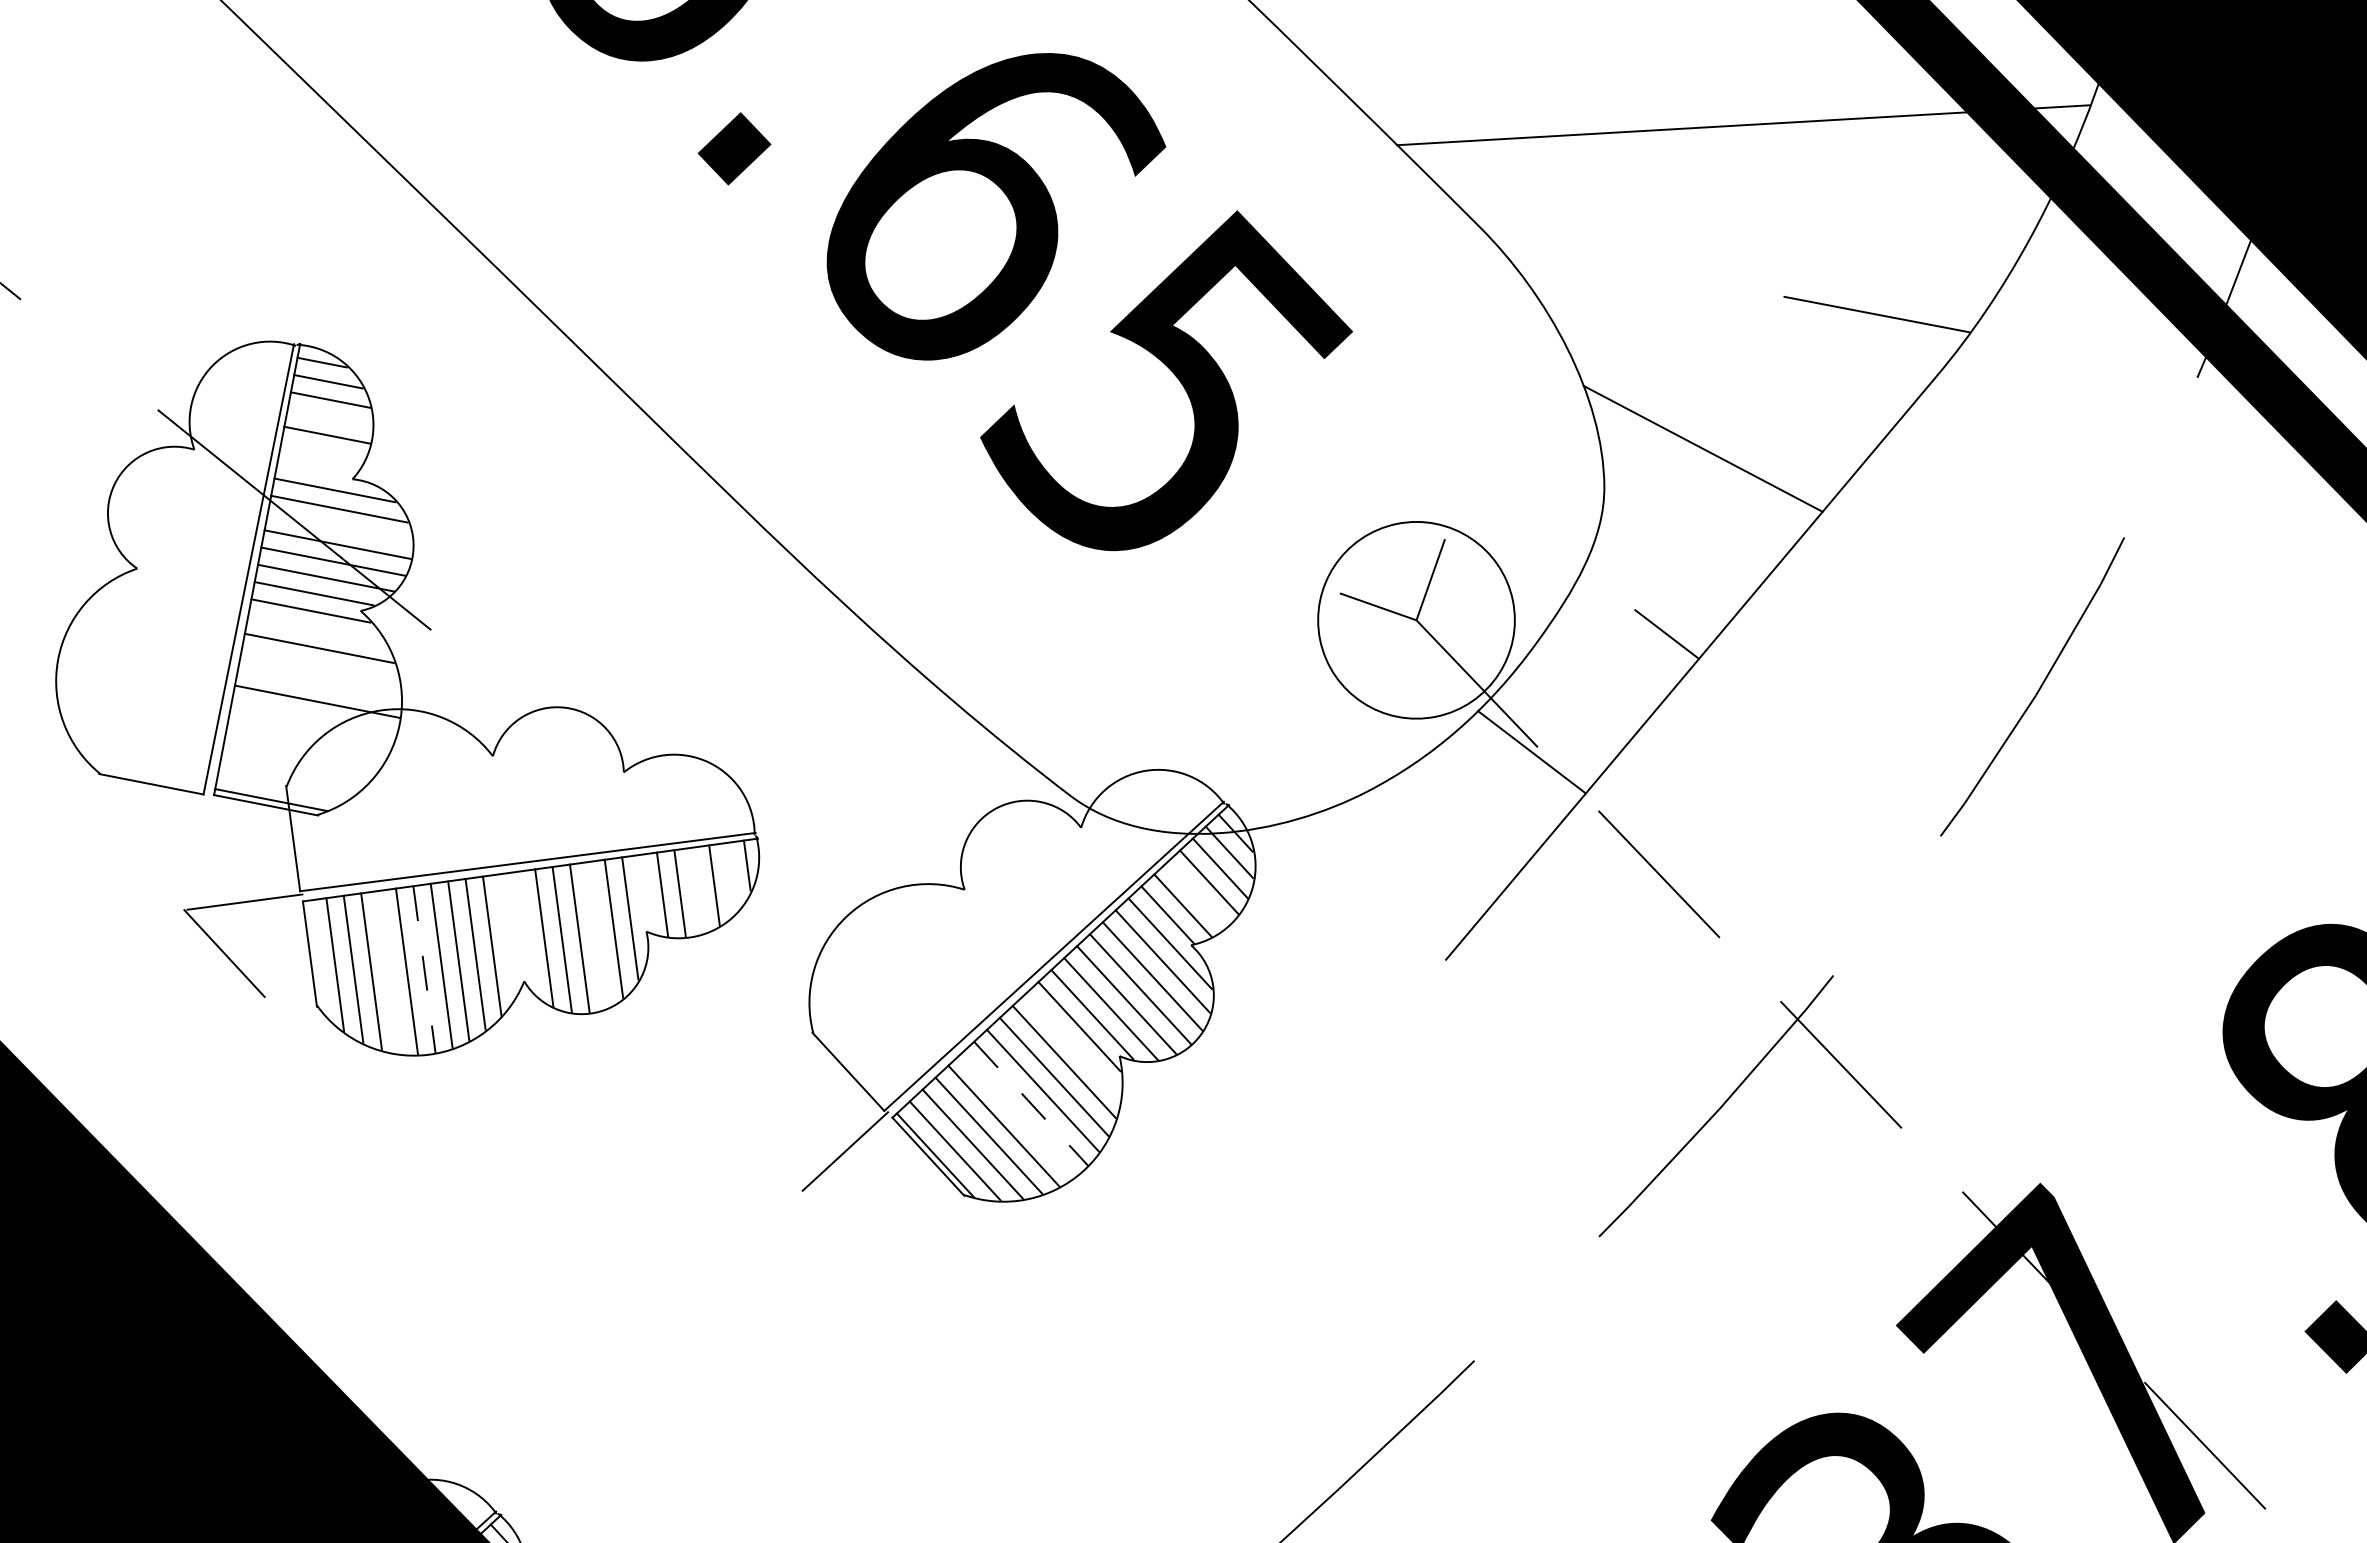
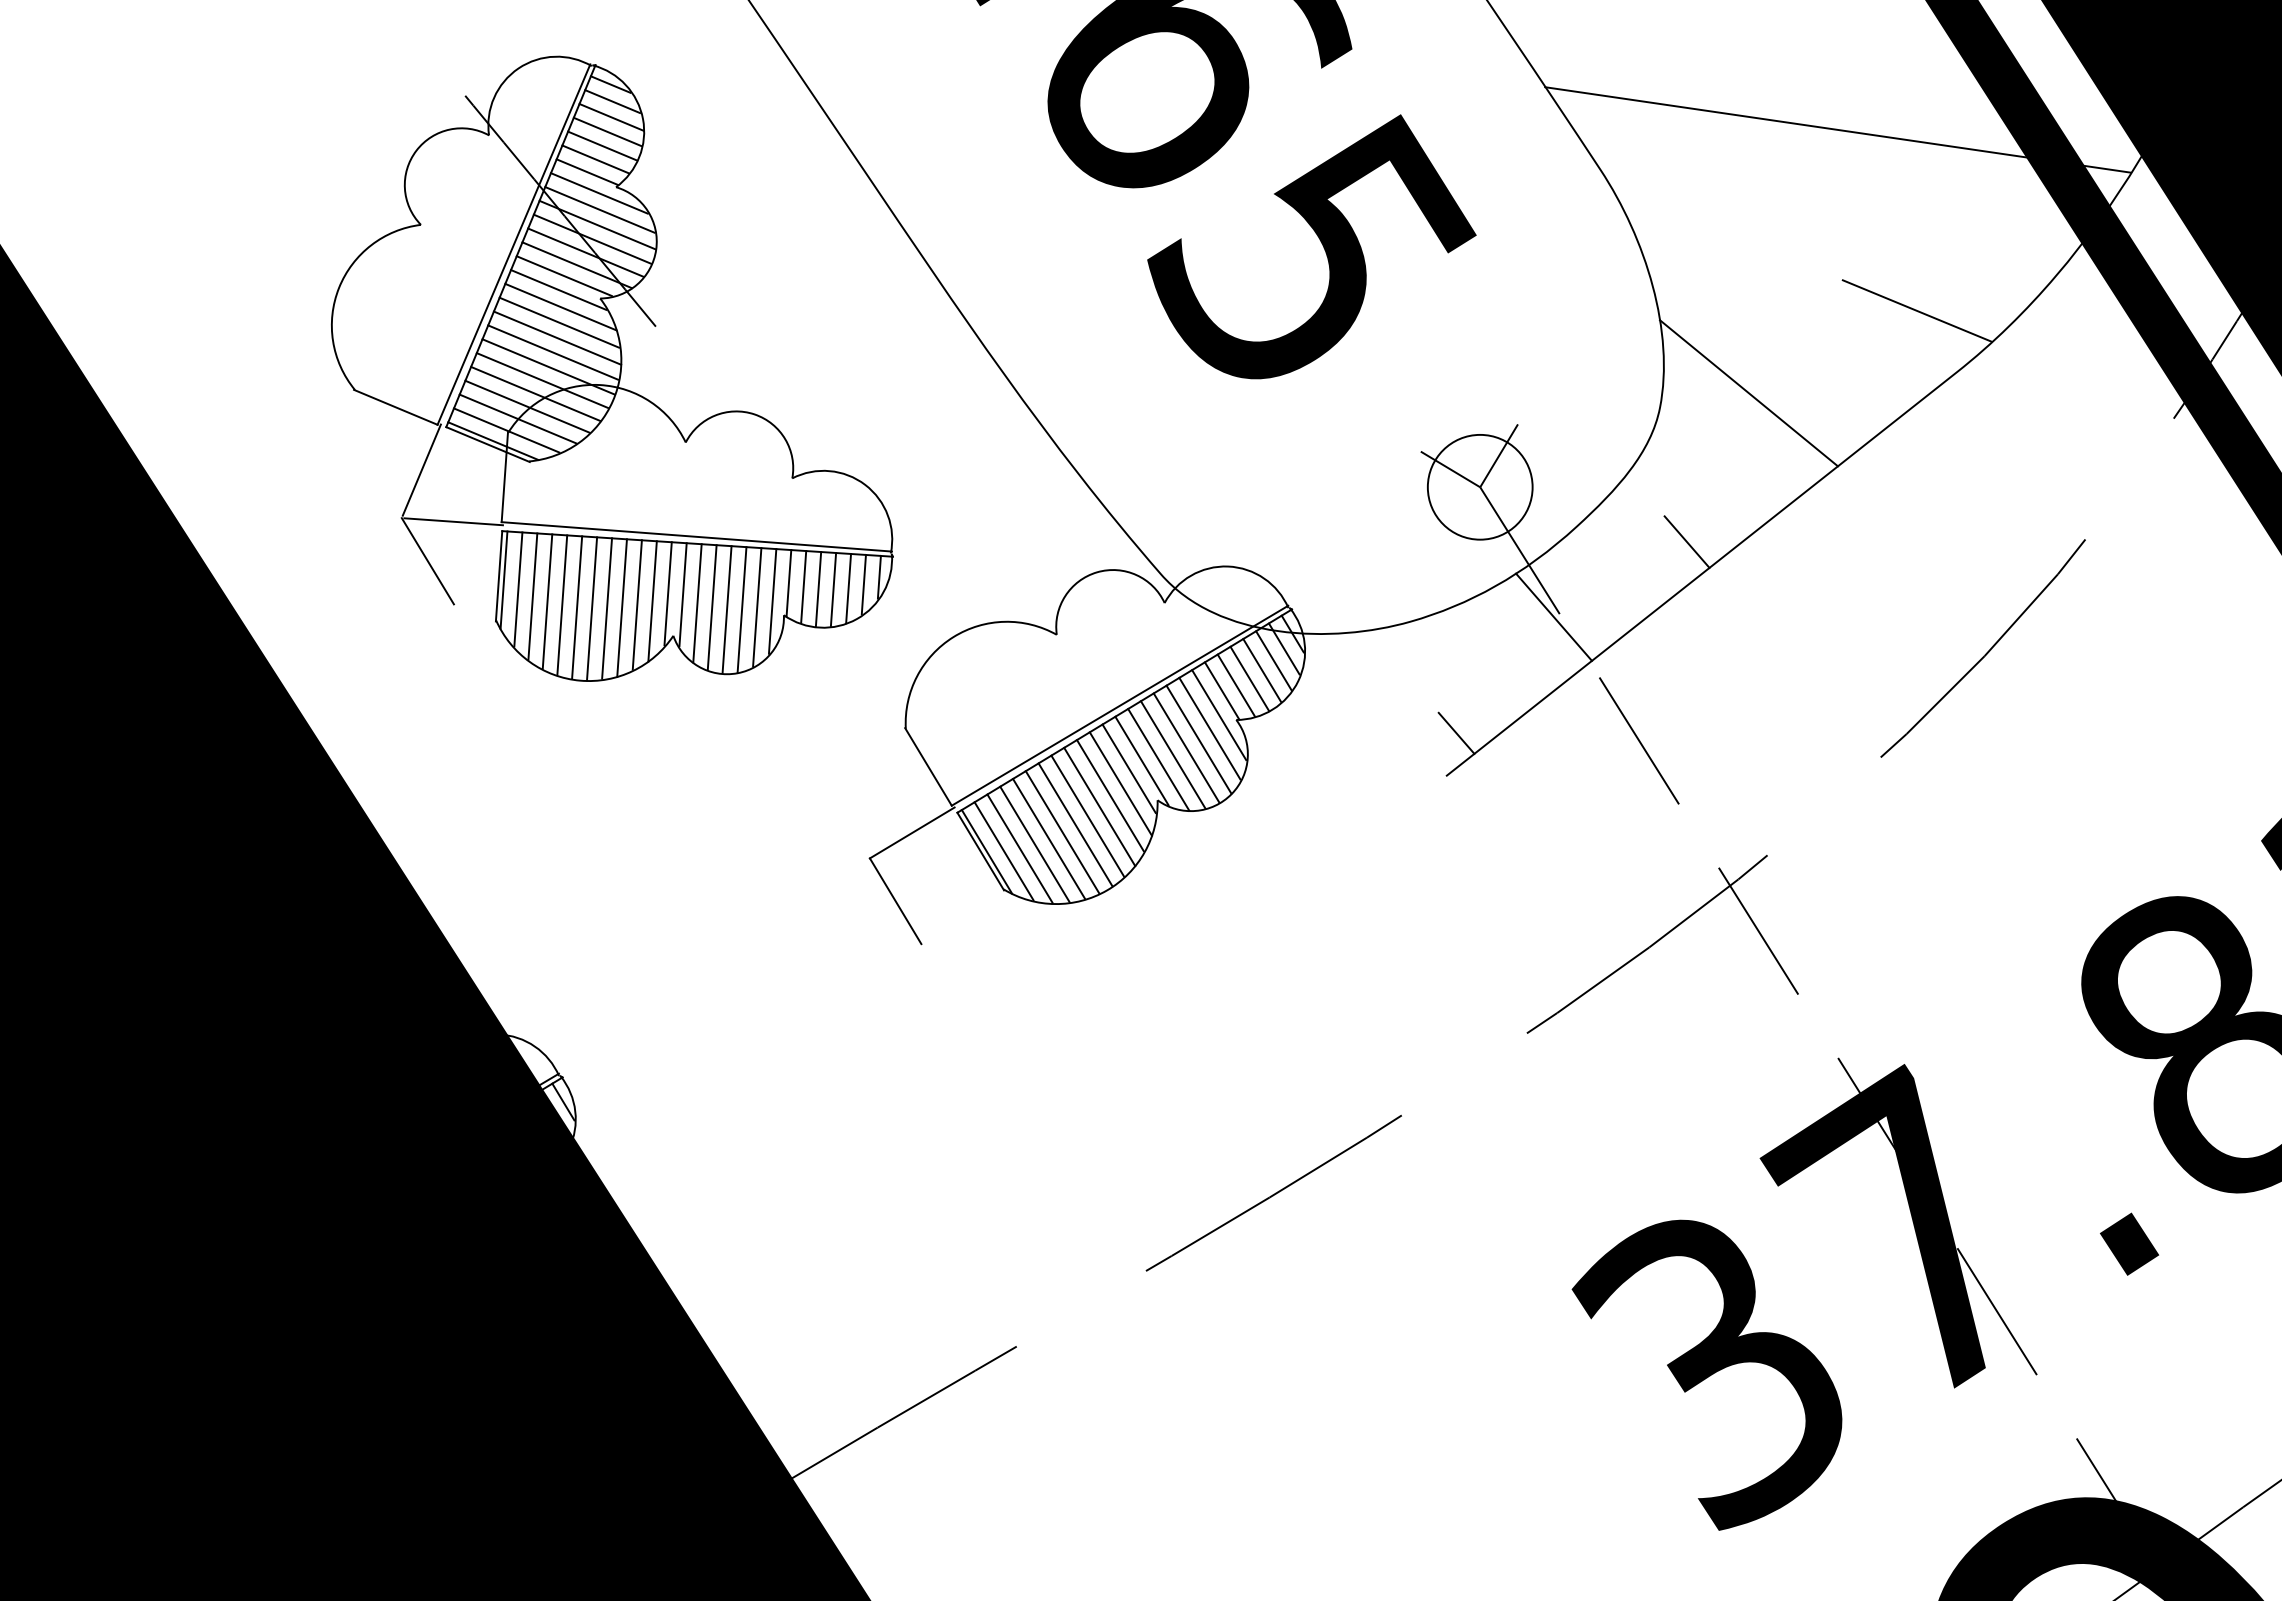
line: (329, 417) -> (607, 131), added
line: (322, 452) -> (595, 159), added
line: (316, 469) -> (587, 172), added
line: (340, 526) -> (597, 224), added
circle: (1415, 619) -> (1479, 486), size x0.62
line: (316, 629) -> (560, 306), added
line: (320, 665) -> (557, 337), added
line: (319, 684) -> (553, 352), added
line: (313, 718) -> (542, 380), added
line: (308, 735) -> (535, 393), added
line: (302, 752) -> (527, 406), added
line: (293, 768) -> (517, 418), added
line: (284, 784) -> (506, 430), added
line: (195, 849) -> (421, 469), added
line: (730, 877) -> (863, 584), added
line: (697, 890) -> (833, 589), added
line: (644, 894) -> (788, 583), added
line: (1196, 894) -> (1249, 678), added
line: (1447, 907) -> (1456, 732), added
line: (525, 931) -> (682, 594), added
line: (507, 934) -> (667, 593), added
line: (596, 935) -> (741, 609), added
line: (315, 956) -> (503, 579), added
line: (424, 969) -> (592, 608), dashed -> solid
line: (389, 971) -> (562, 604), added
line: (1072, 1045) -> (1120, 783), added
line: (1030, 1103) -> (1075, 824), dashed -> solid
line: (1017, 1115) -> (1062, 832), added
line: (842, 1234) -> (895, 901), added

